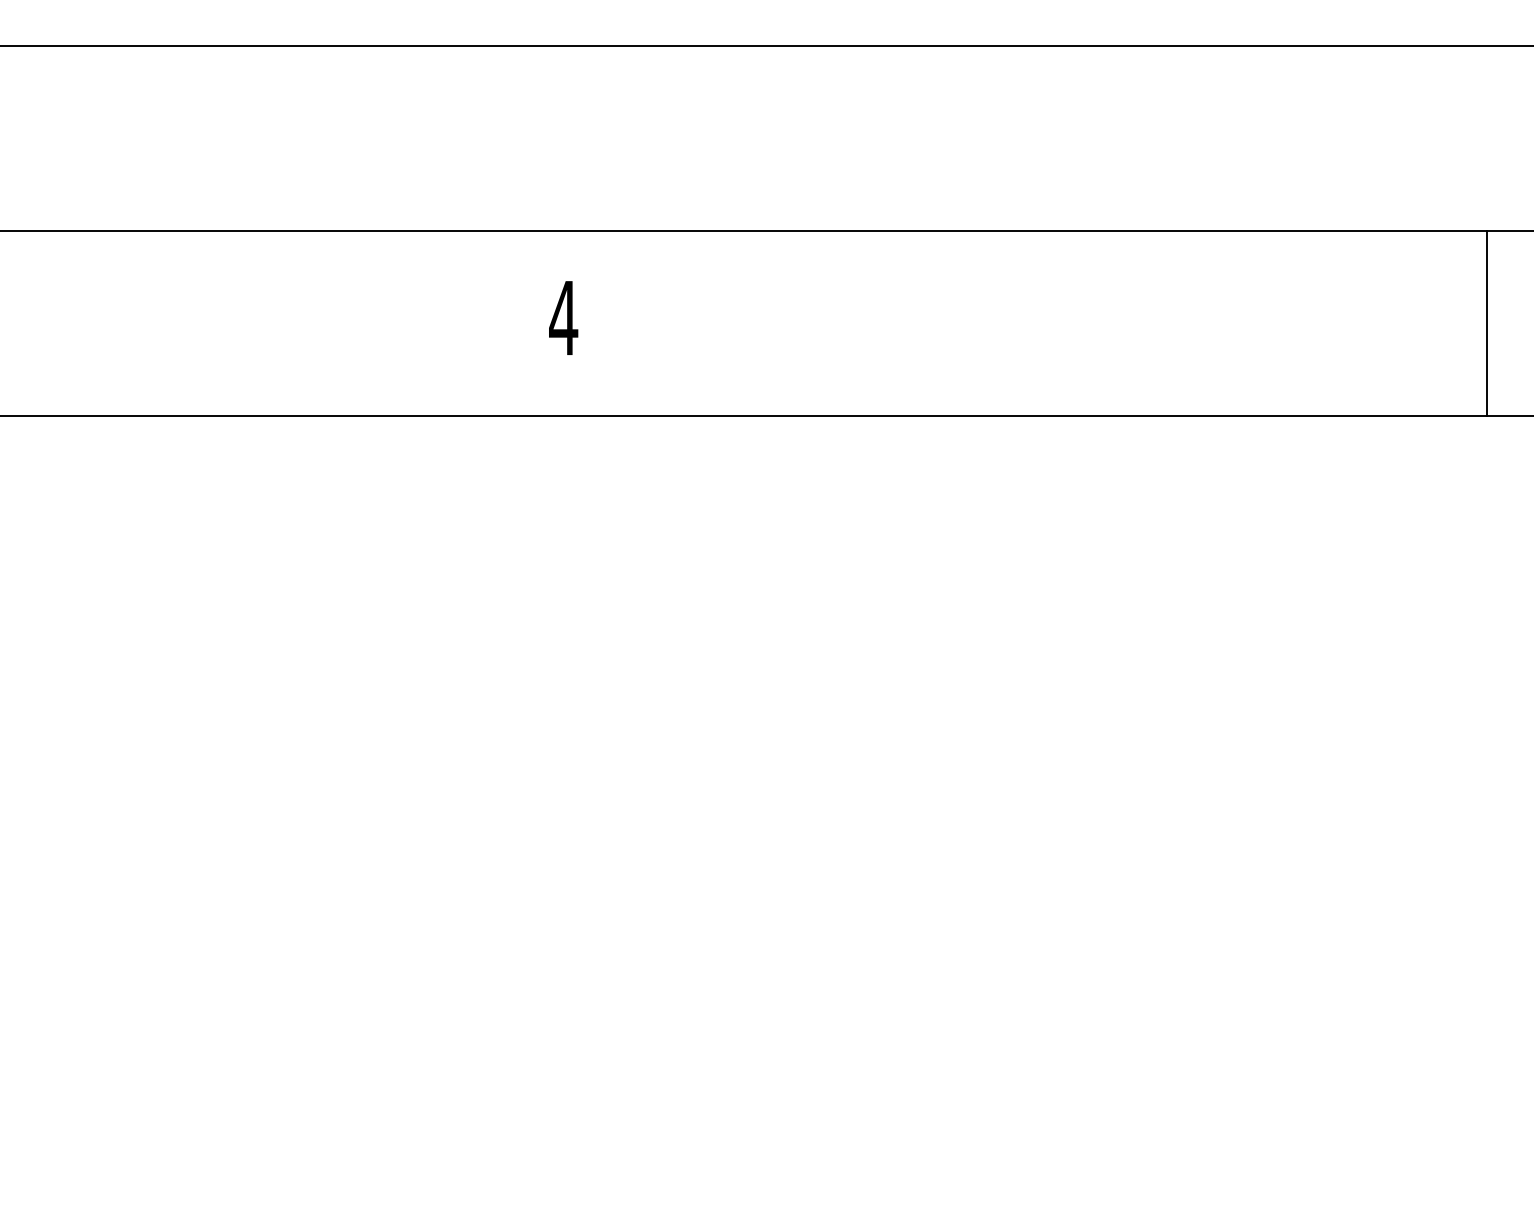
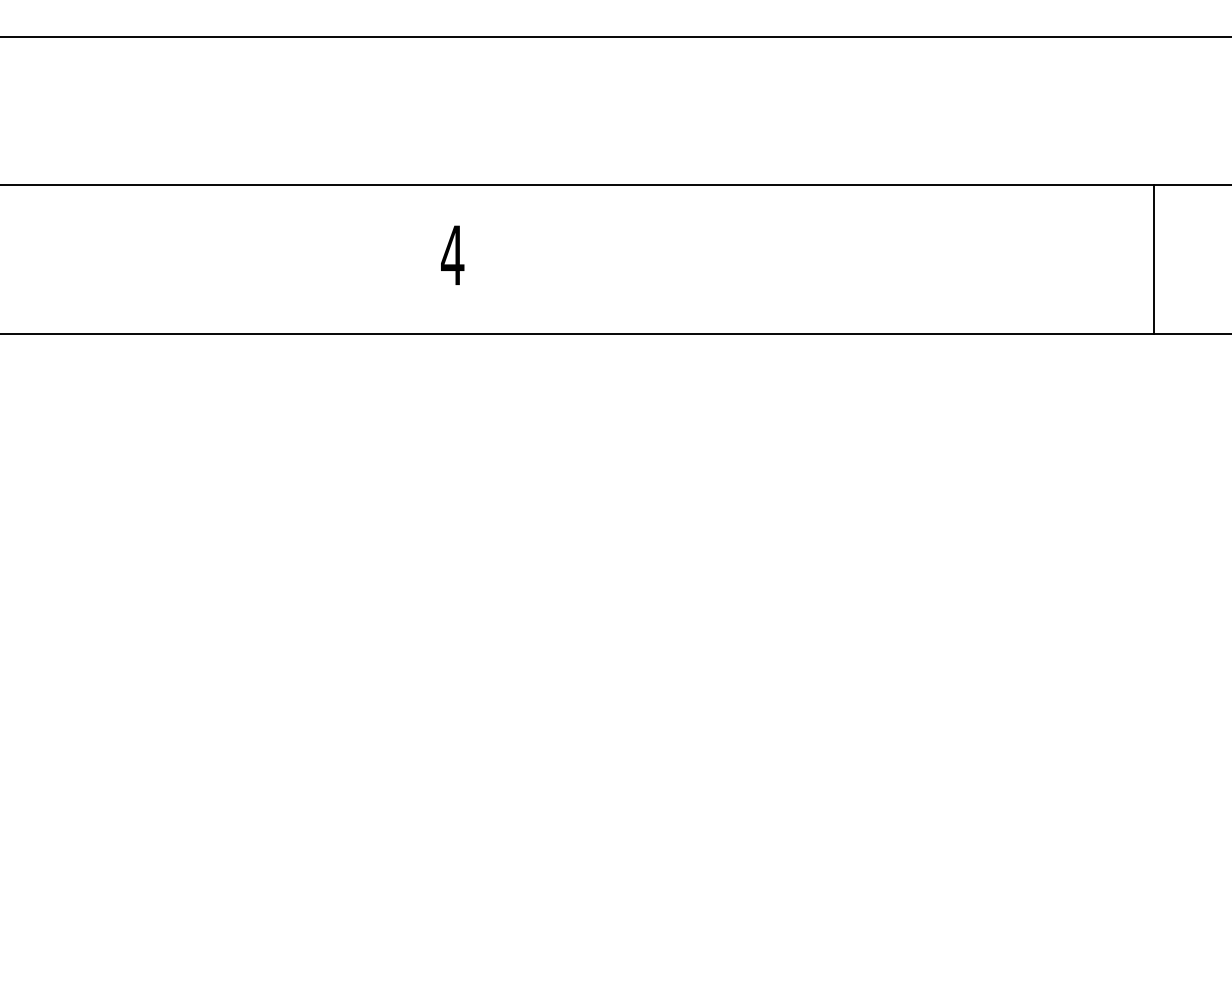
line: (1487, 323) -> (1154, 259), moved

